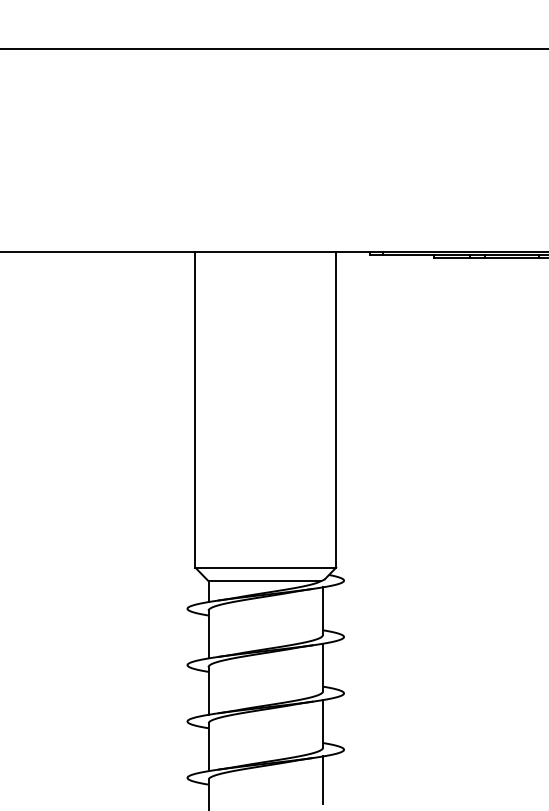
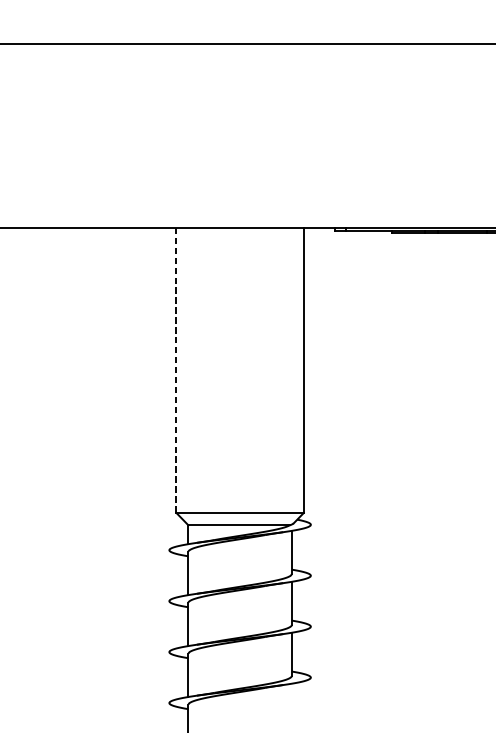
line: (195, 409) -> (176, 370), solid -> dashed
line: (322, 780) -> (291, 705), removed

